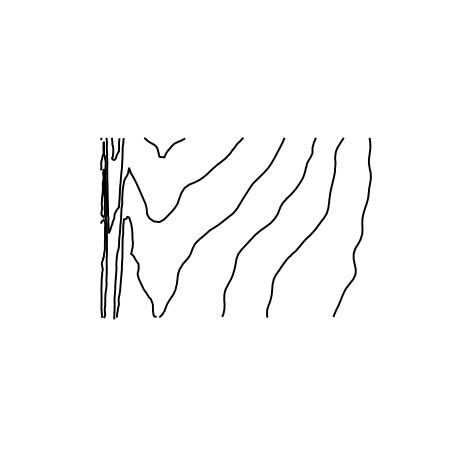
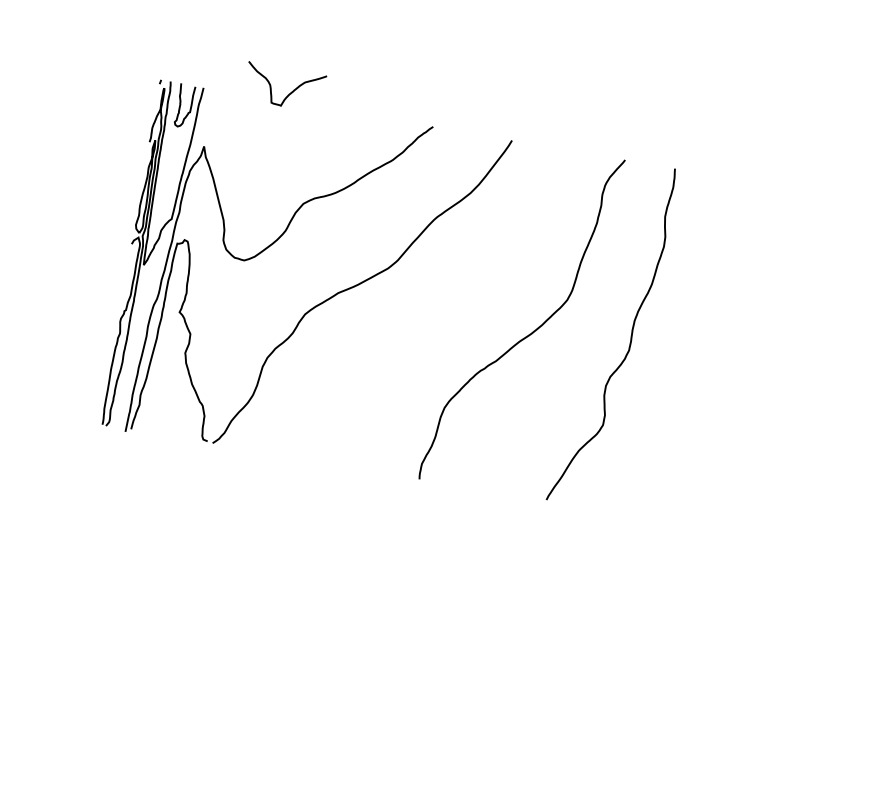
curve: (167, 149) -> (289, 91), moved
curve: (268, 225) -> (452, 303), removed

